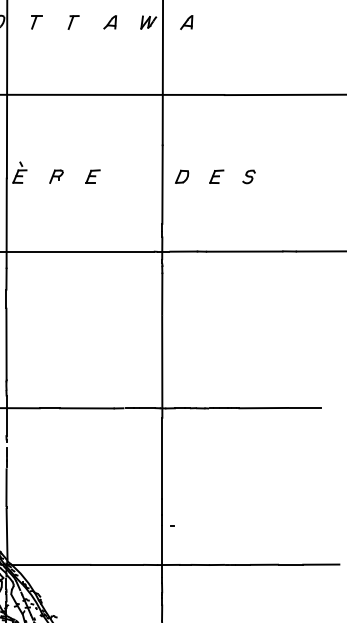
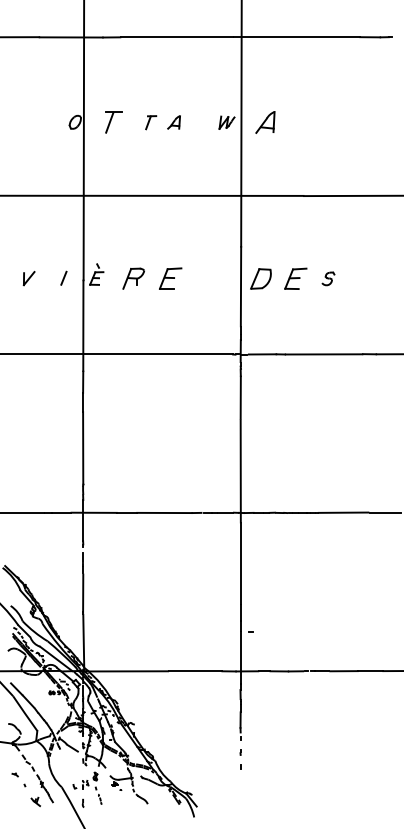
part: (36, 22) -> (113, 122), size x1.6
part: (109, 22) -> (173, 122), moved
part: (186, 22) -> (265, 122), size x1.6
part: (56, 176) -> (133, 278), size x1.6
part: (92, 176) -> (170, 278), size x1.6
part: (181, 176) -> (260, 278), size x1.6
part: (216, 176) -> (295, 278), size x1.6

